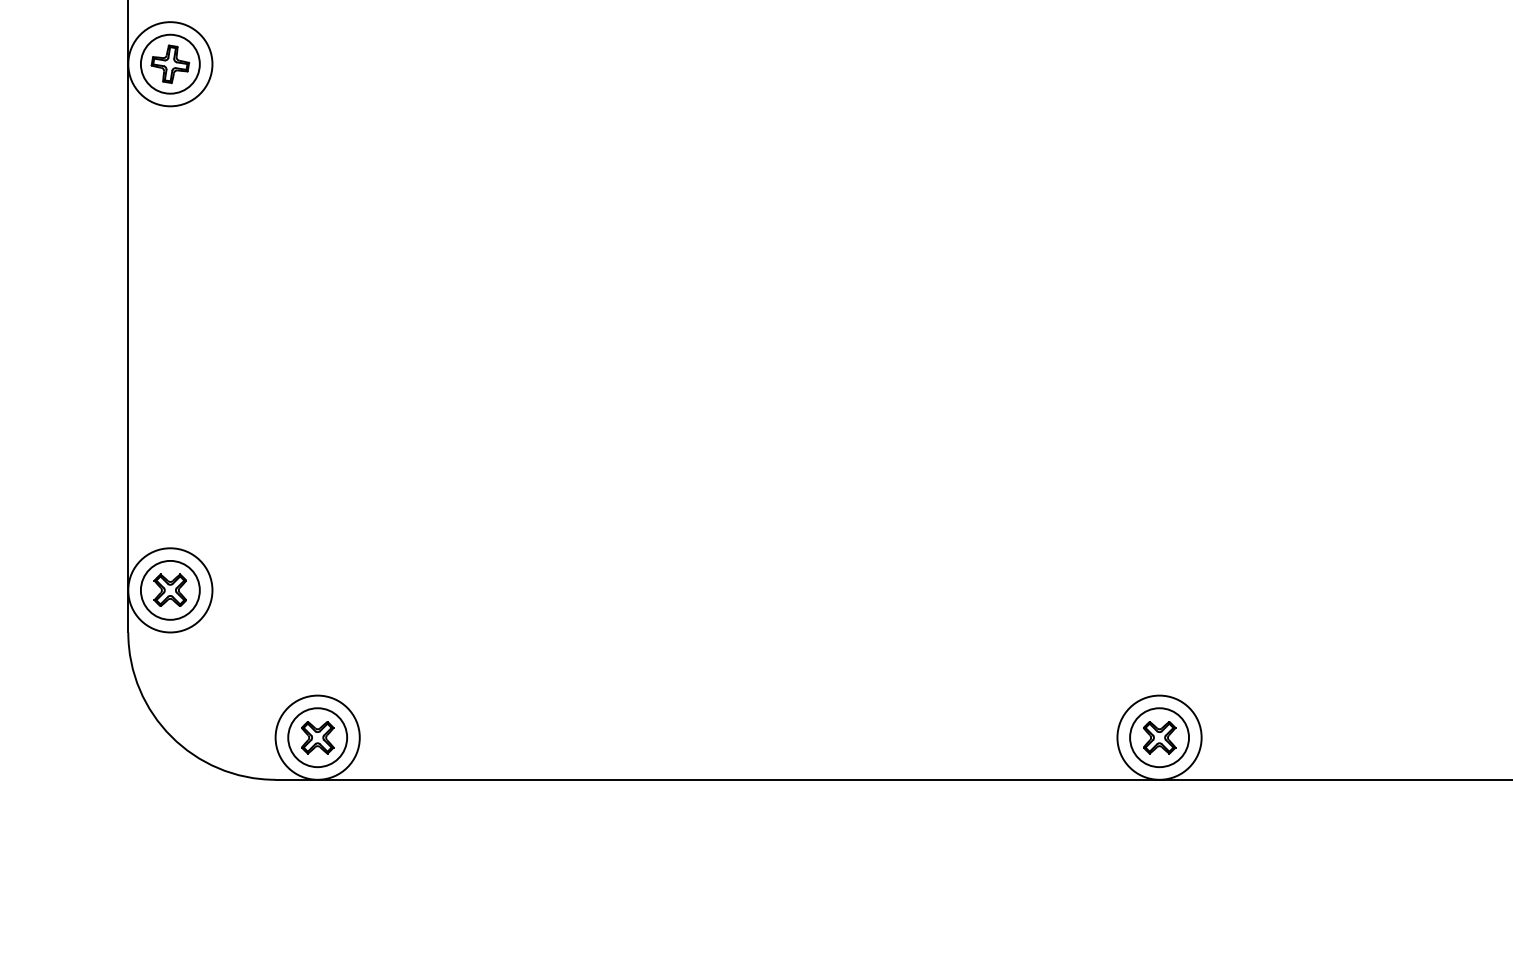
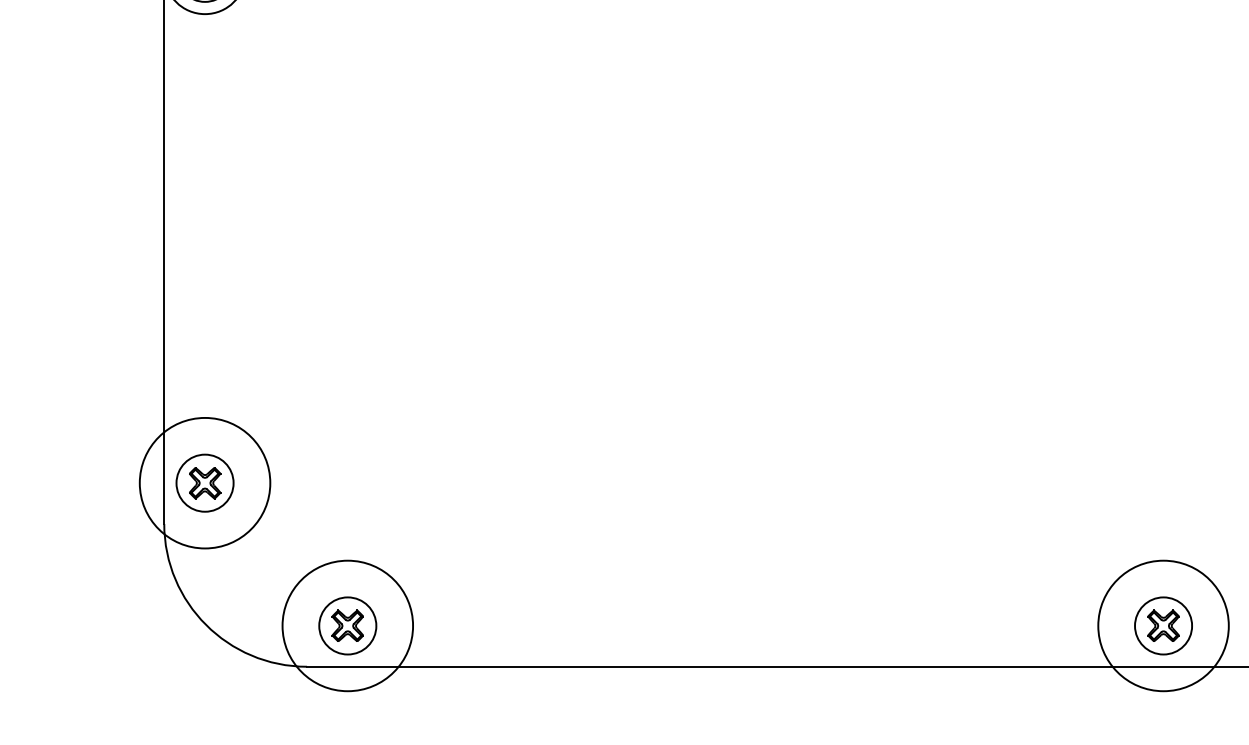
circle: (170, 590) -> (205, 483), size x1.6
circle: (317, 737) -> (347, 625), size x1.6
circle: (1159, 737) -> (1163, 625), size x1.6

